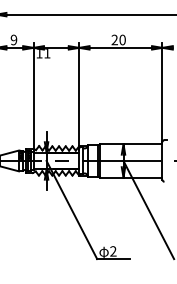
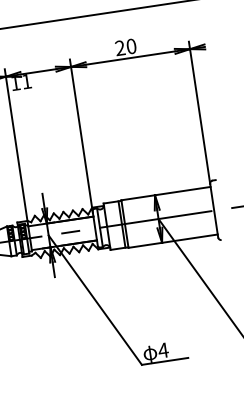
text: (112, 251) -> (162, 350), 2 -> 4

